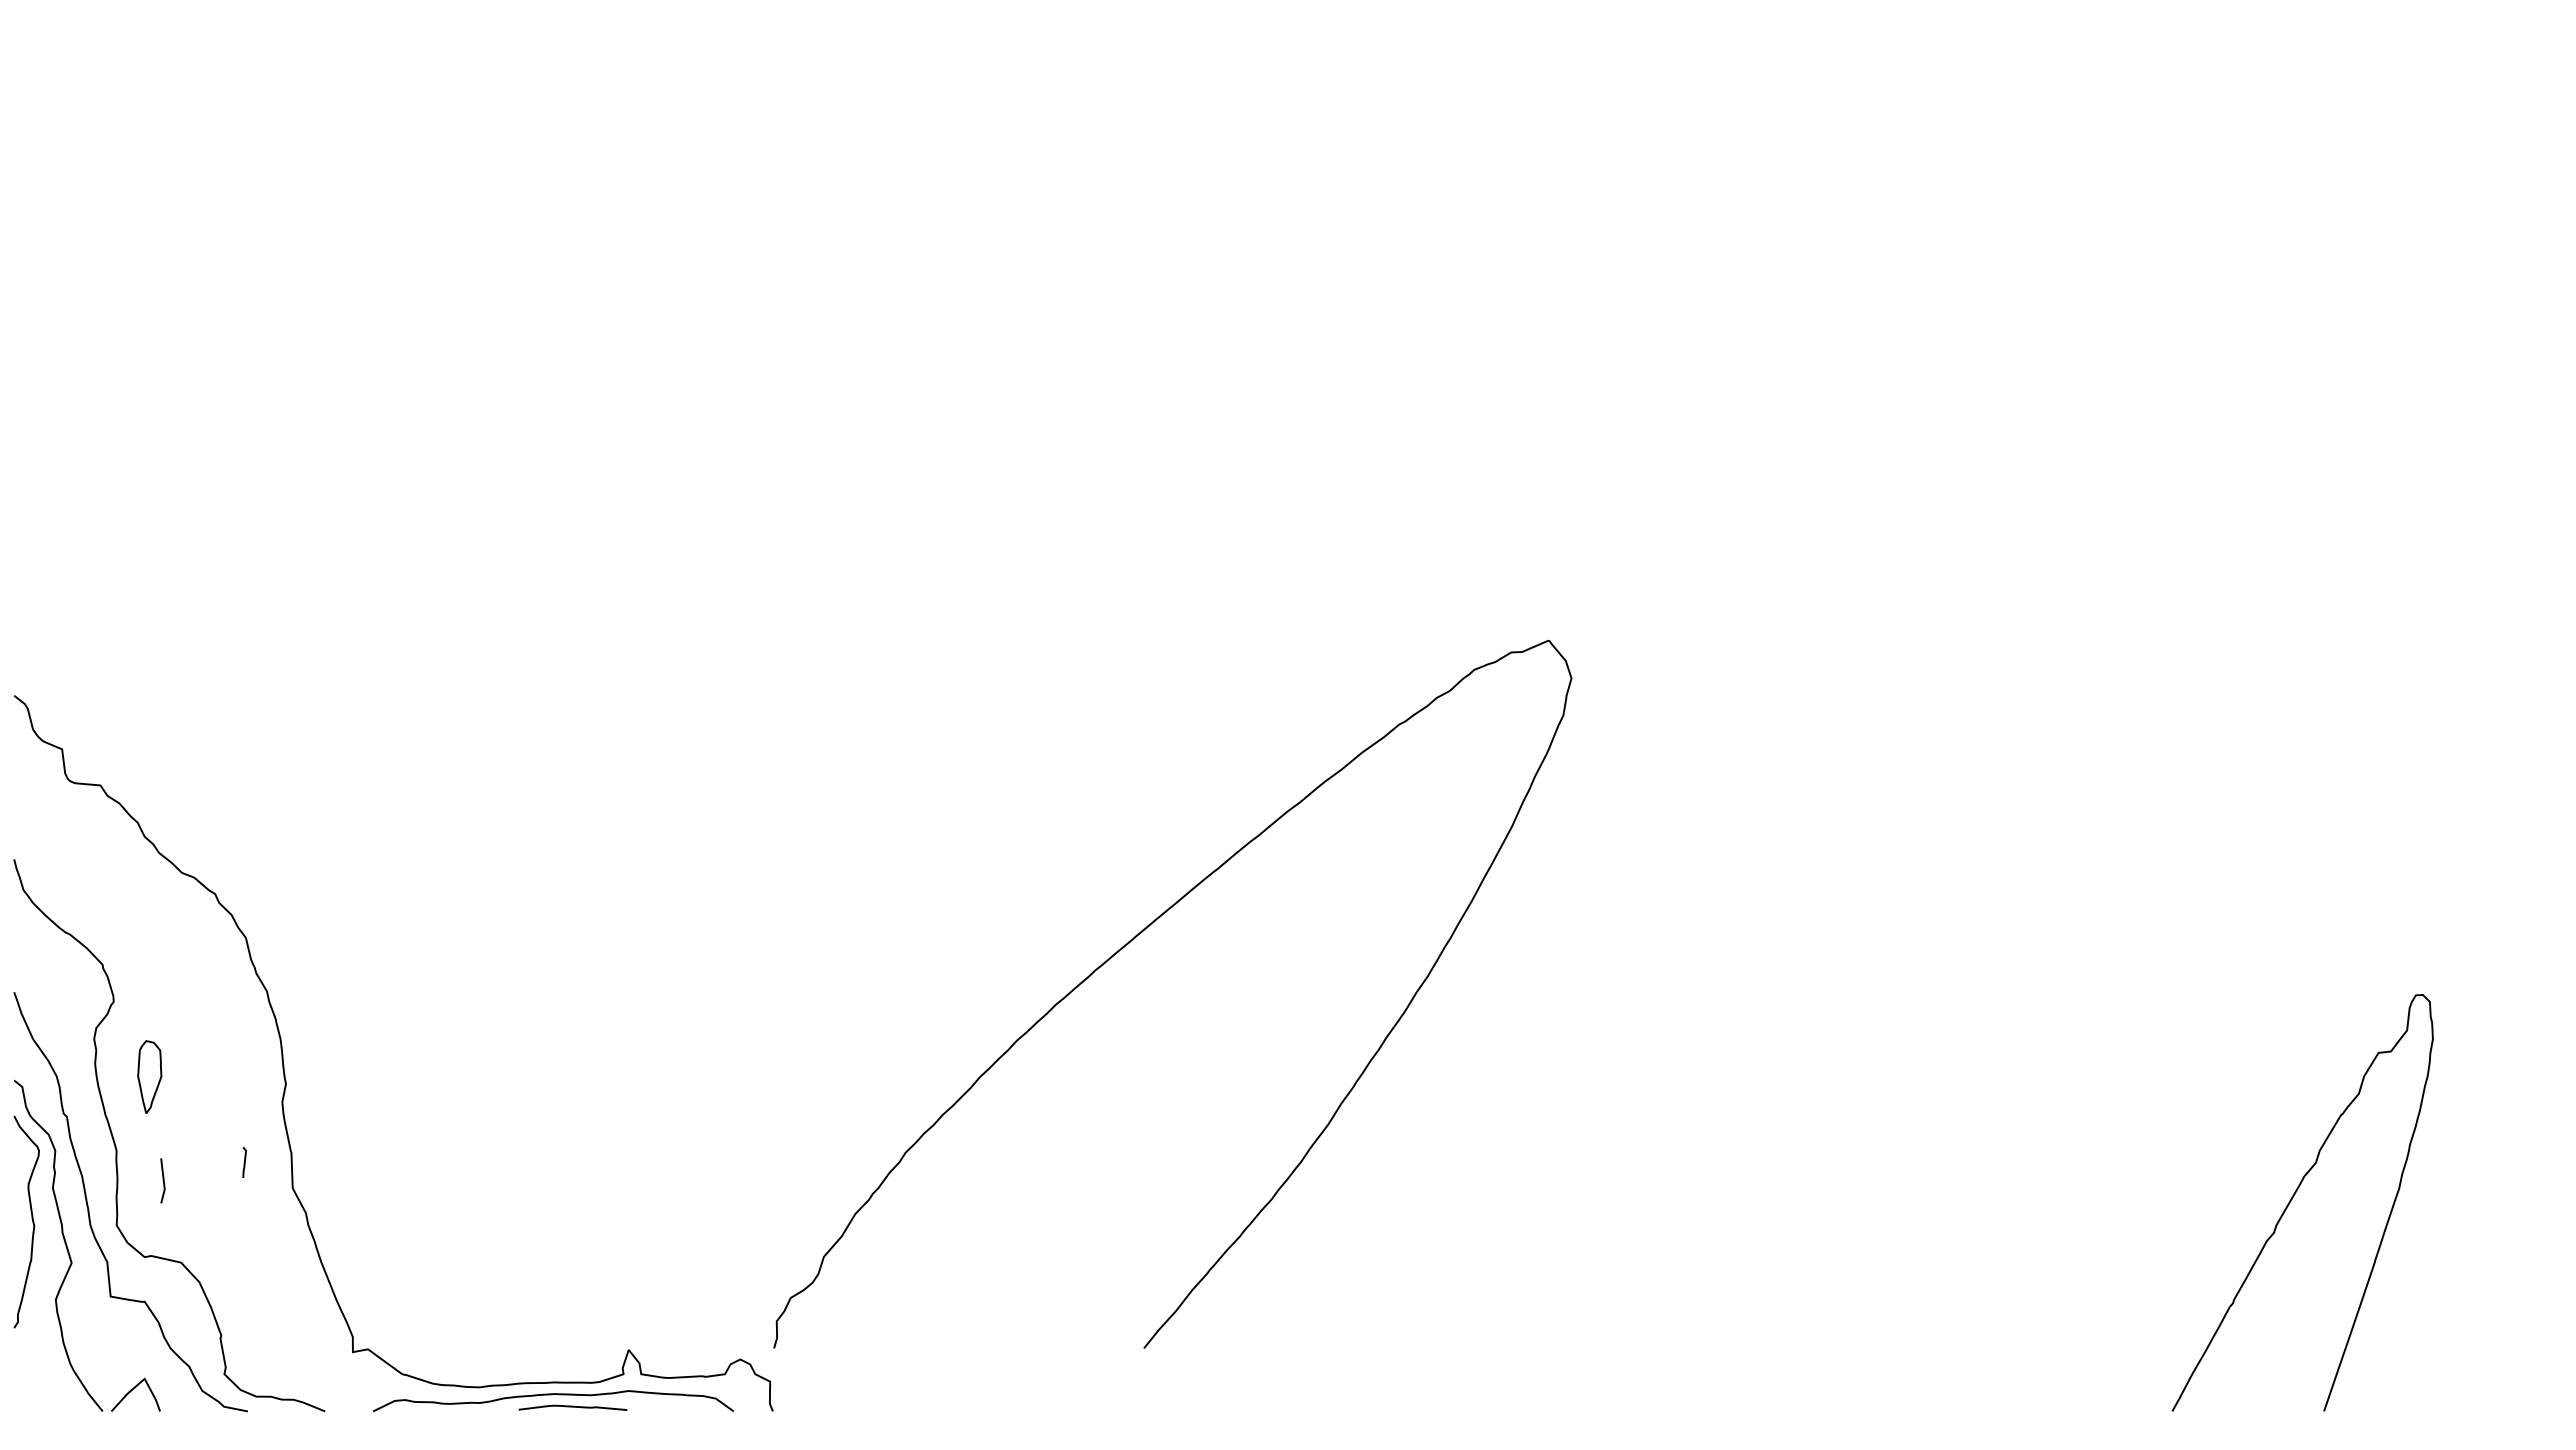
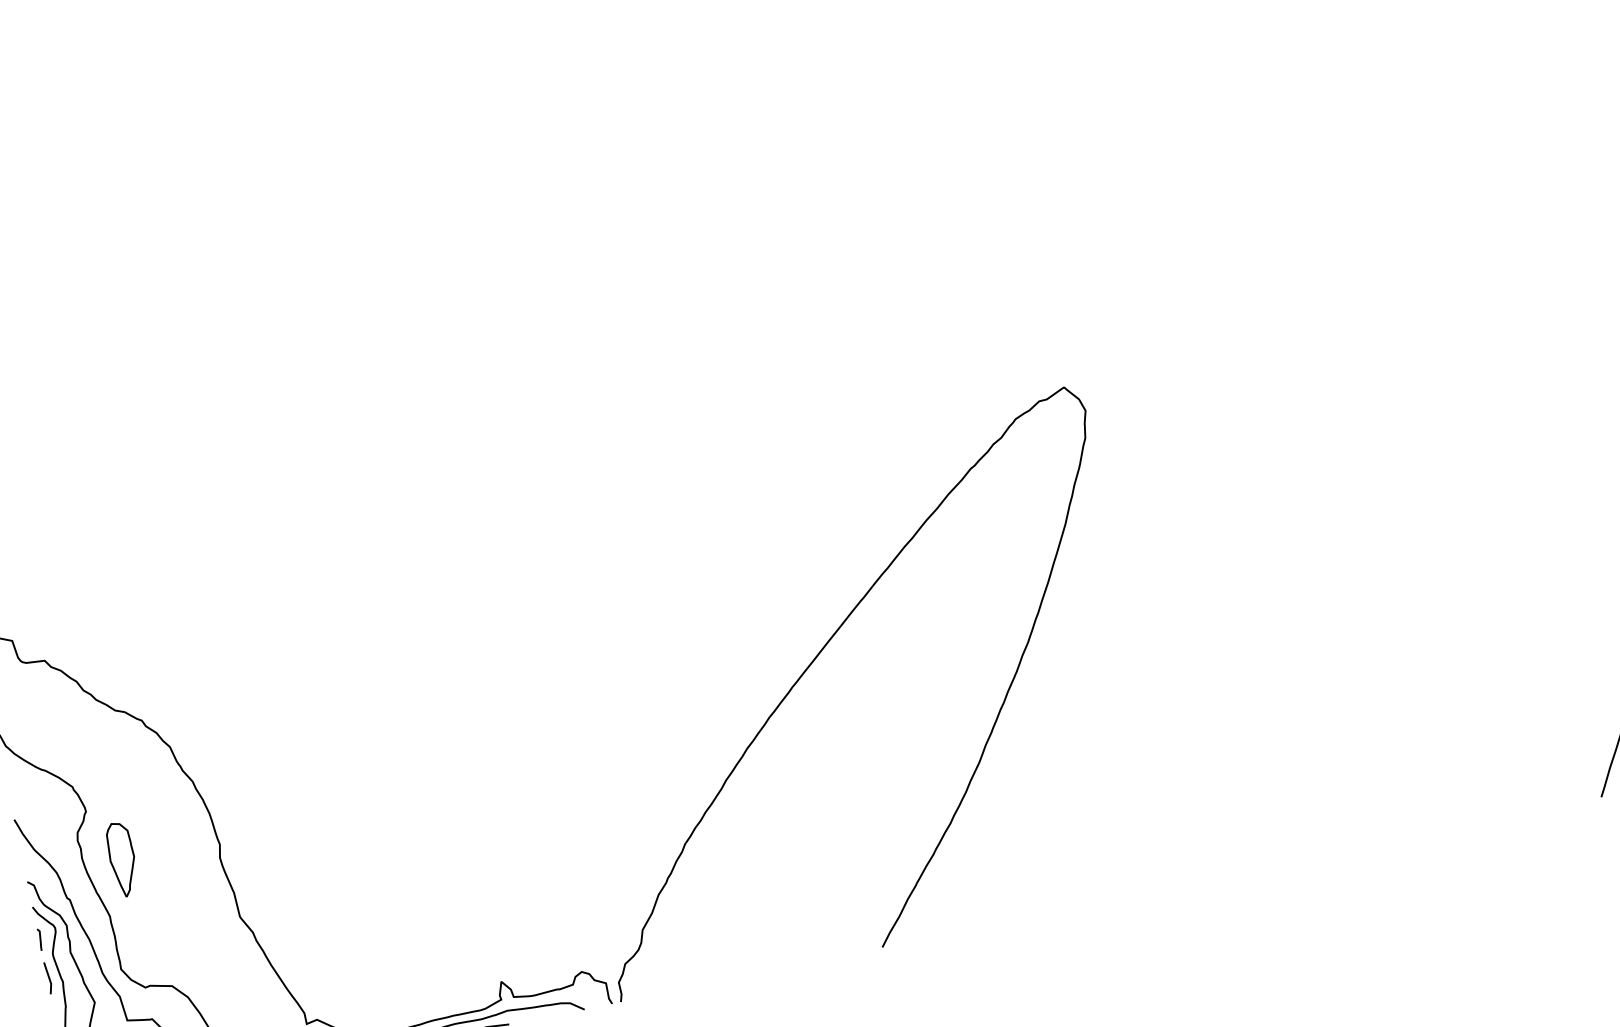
curve: (1128, 944) -> (811, 664), moved
part: (149, 1076) -> (122, 859), size x1.43
line: (244, 1162) -> (40, 939), moved
line: (162, 1180) -> (48, 977), moved

